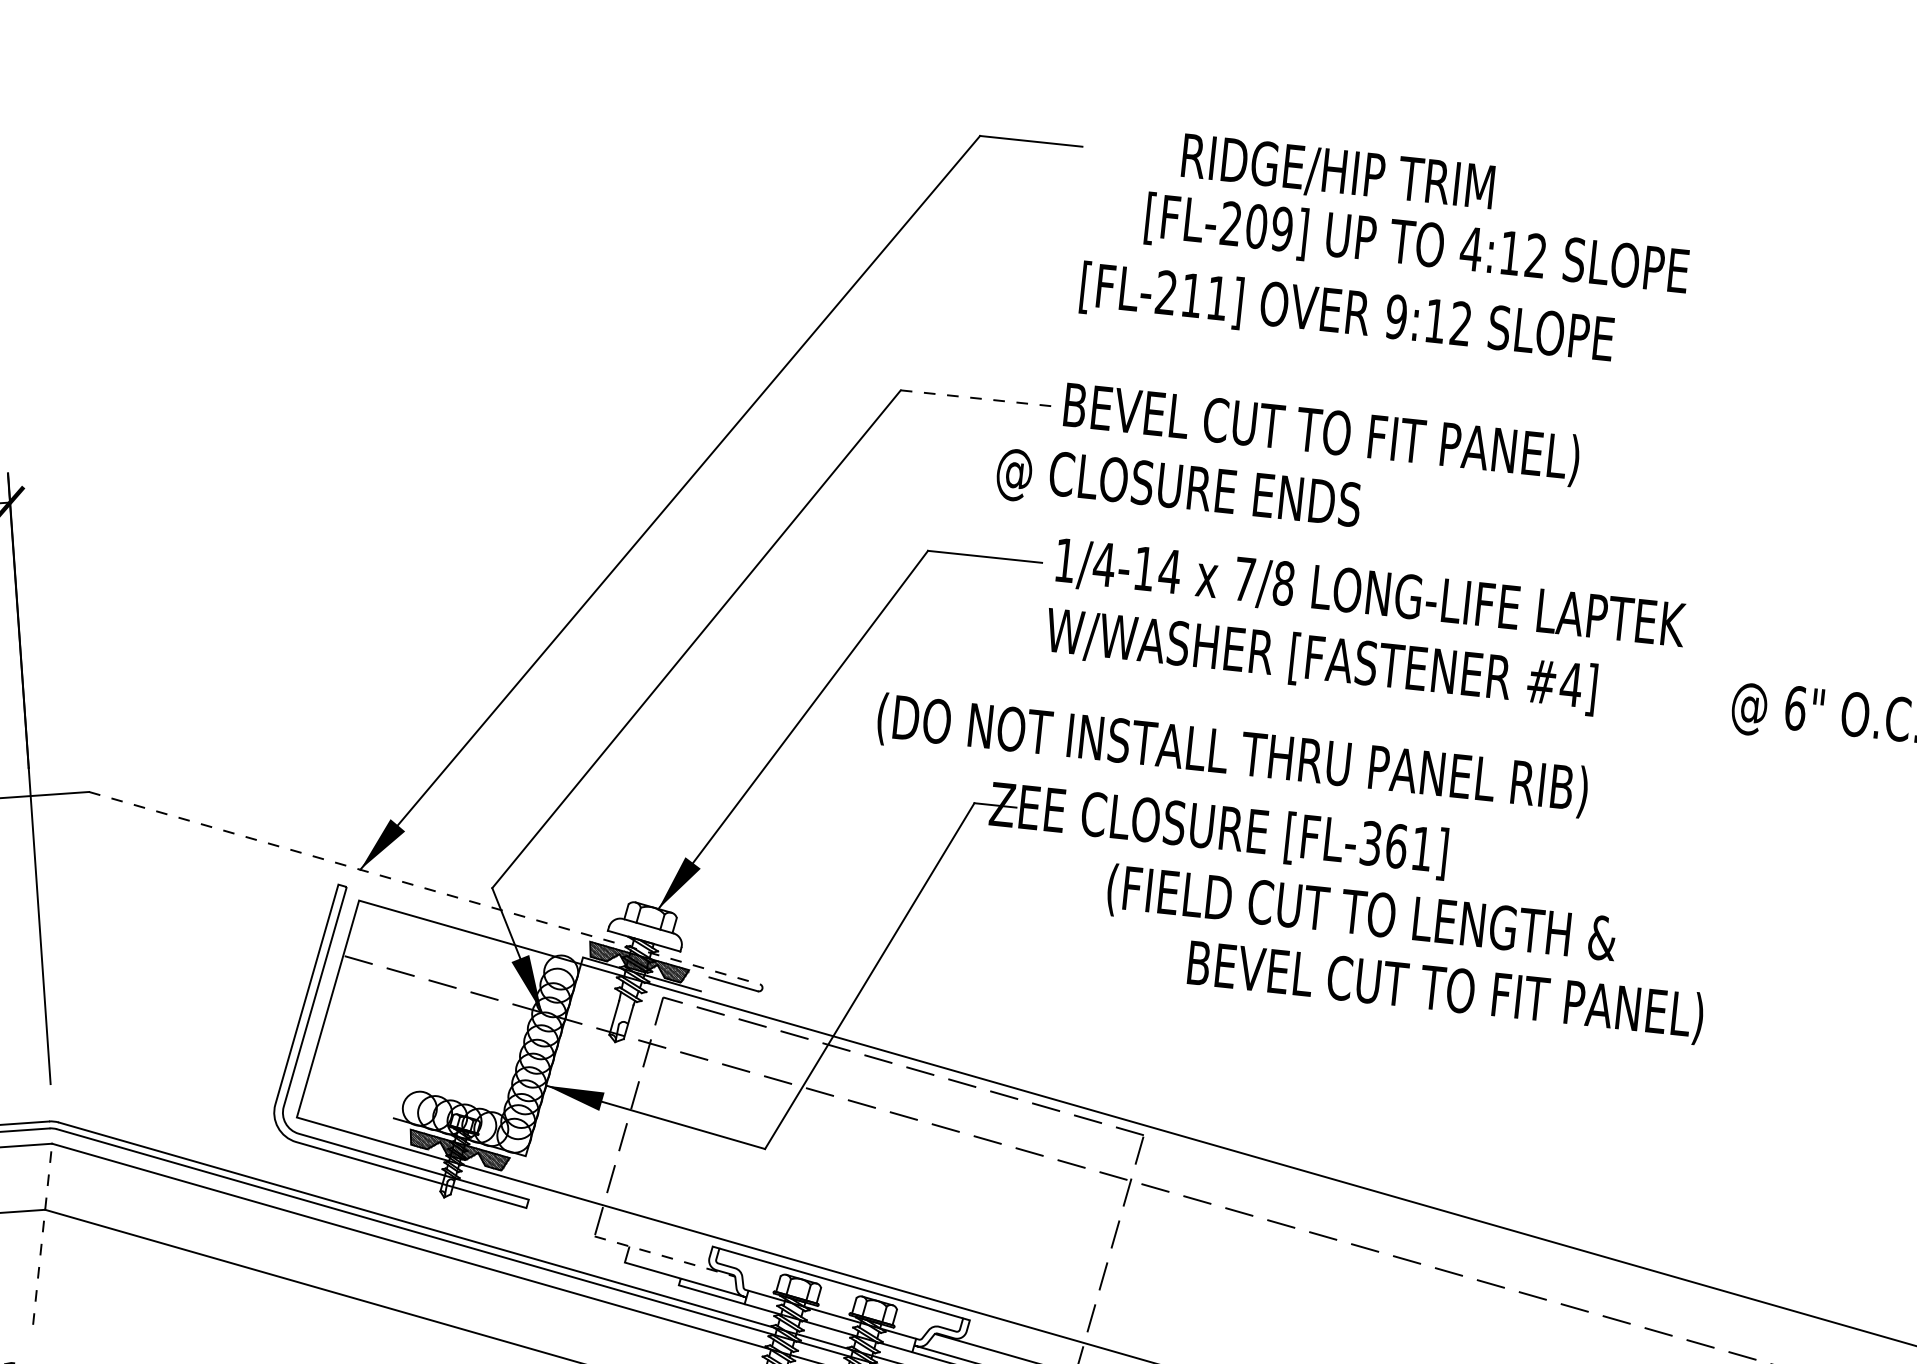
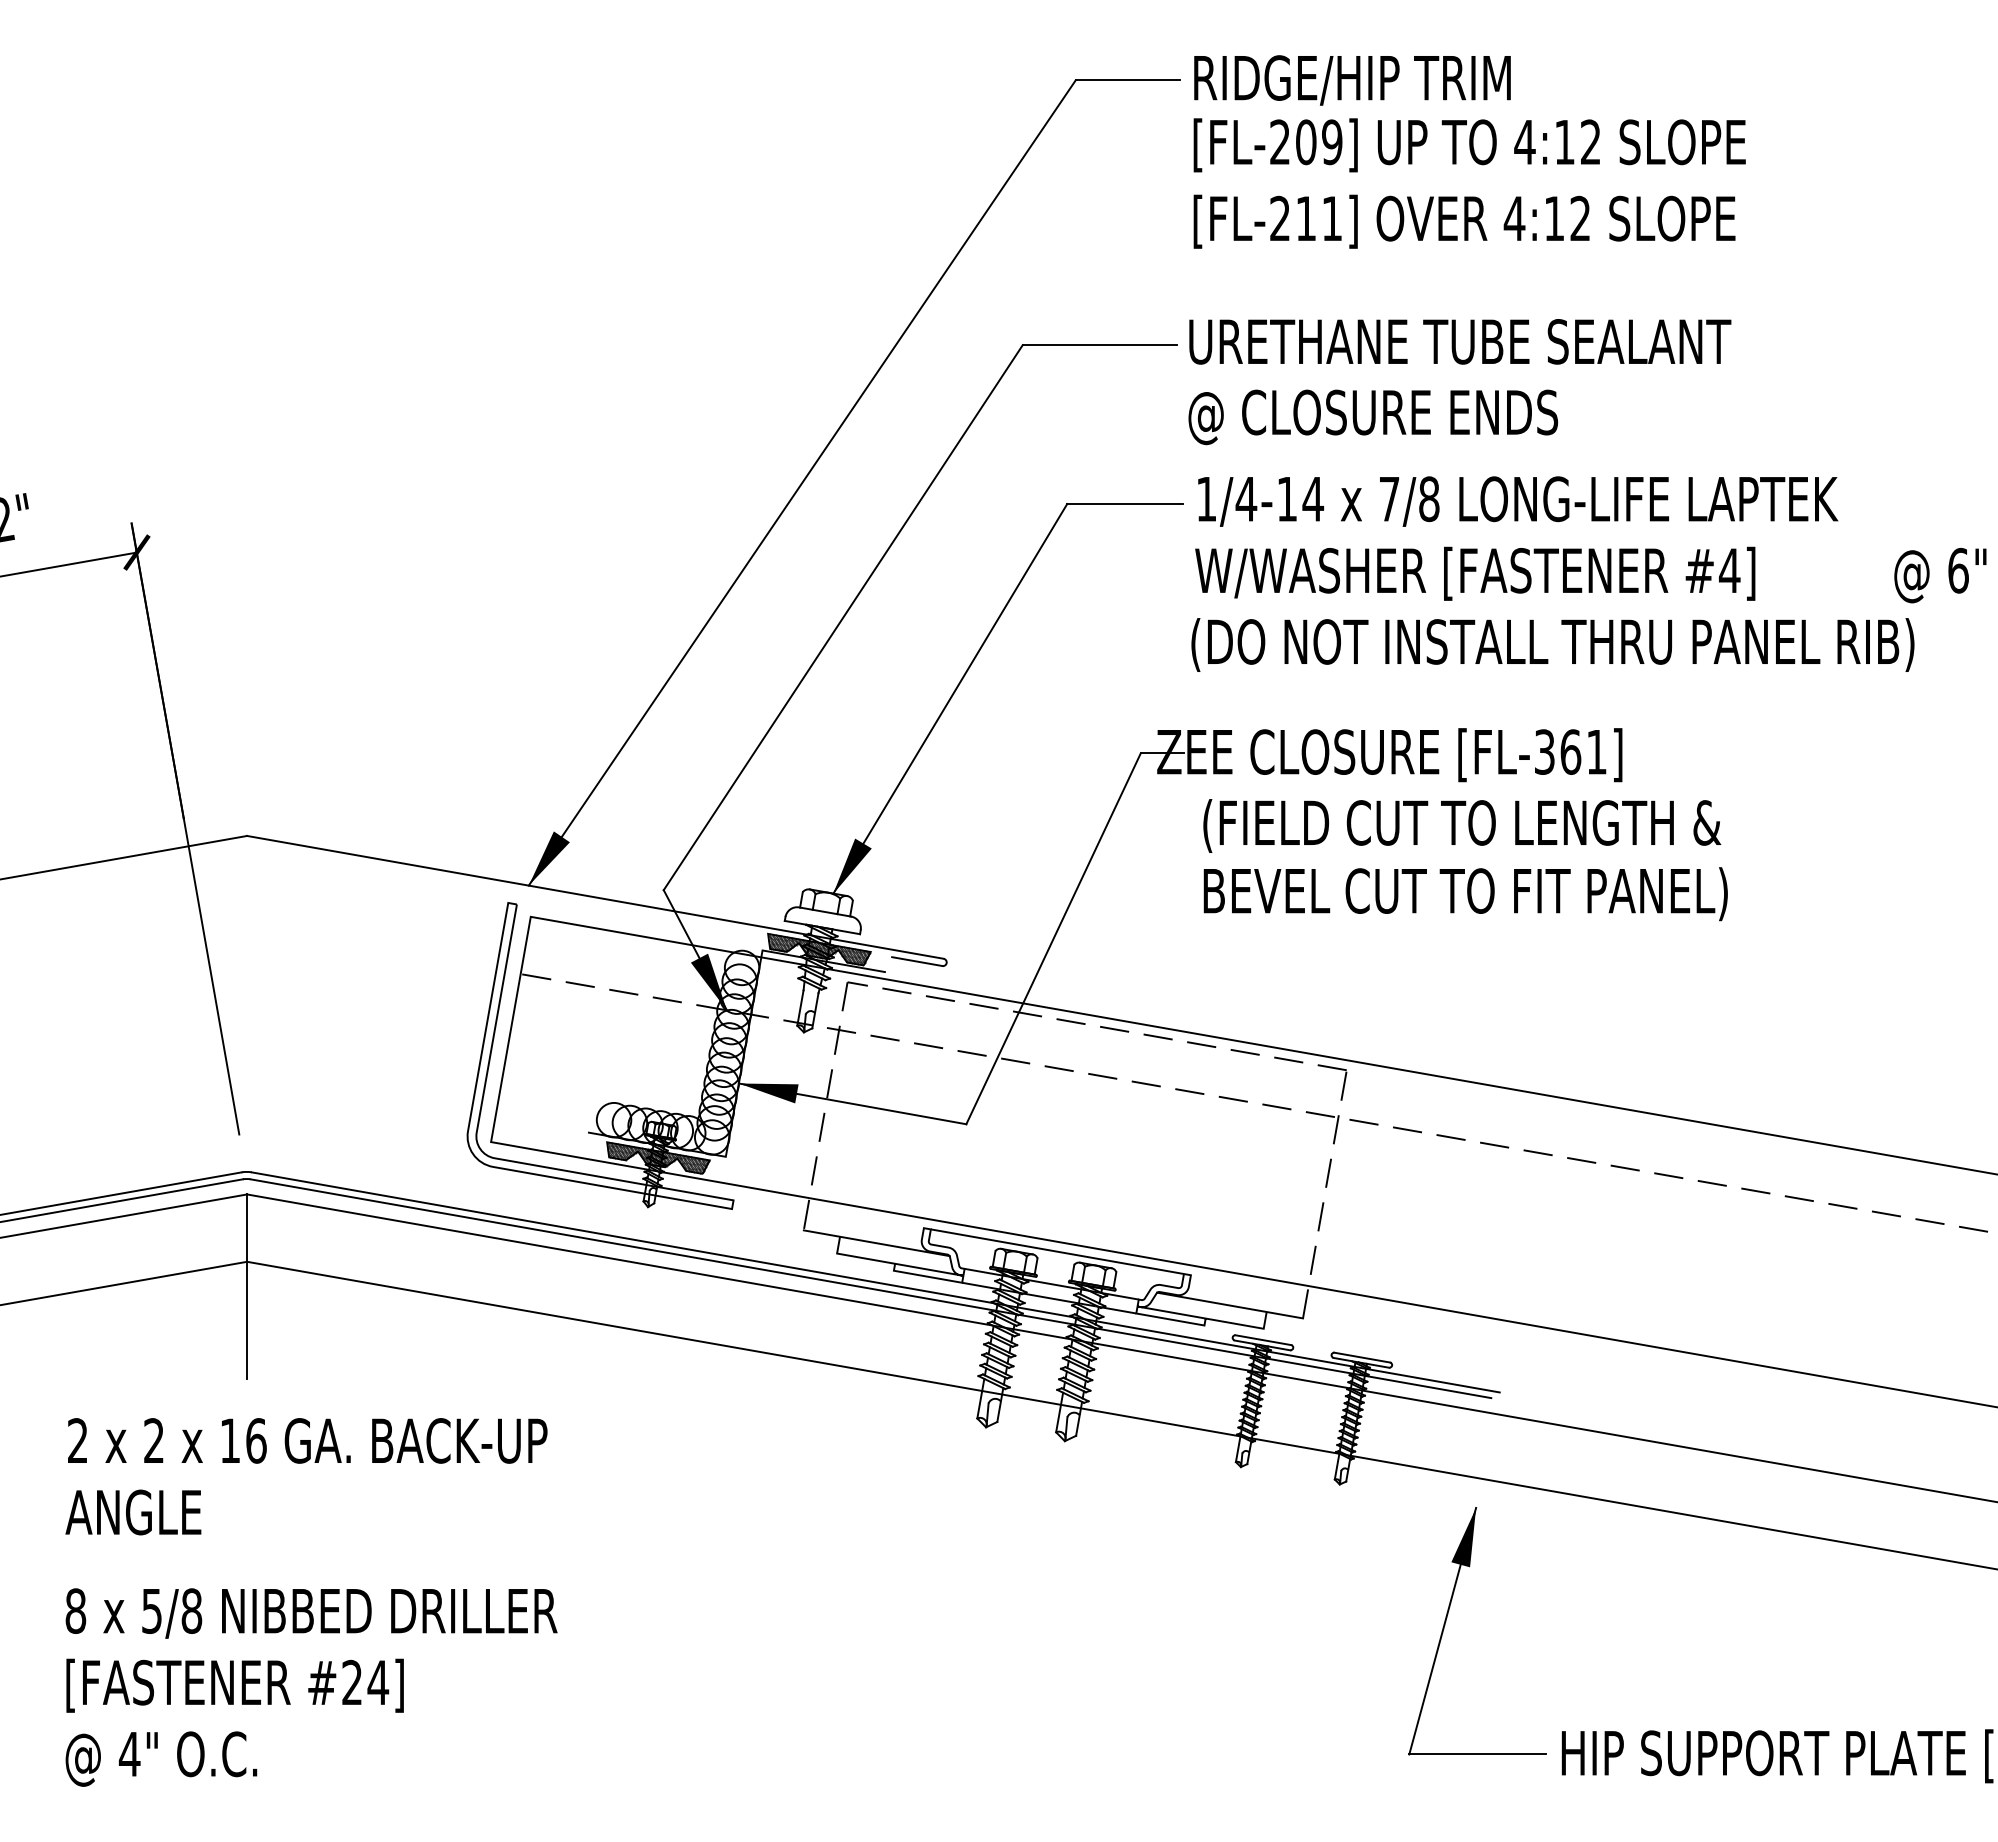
text: (1337, 173) -> (1352, 80), moved
text: (1416, 246) -> (1469, 145), moved
text: (1396, 316) -> (1514, 218), 9:12 -> 4:12
line: (976, 398) -> (1099, 345), dashed -> solid
text: (1330, 434) -> (1460, 344), BEVEL CUT TO FIT PANEL) -> URETHANE TUBE SEALANT
text: (1178, 491) -> (1373, 417), moved
text: (1232, 754) -> (1552, 644), moved
line: (424, 888) -> (595, 897), dashed -> solid
text: (1362, 915) -> (1462, 825), moved
text: (1445, 992) -> (1465, 894), moved
line: (43, 1234) -> (247, 1286), dashed -> solid
line: (665, 1256) -> (877, 1243), dashed -> solid

